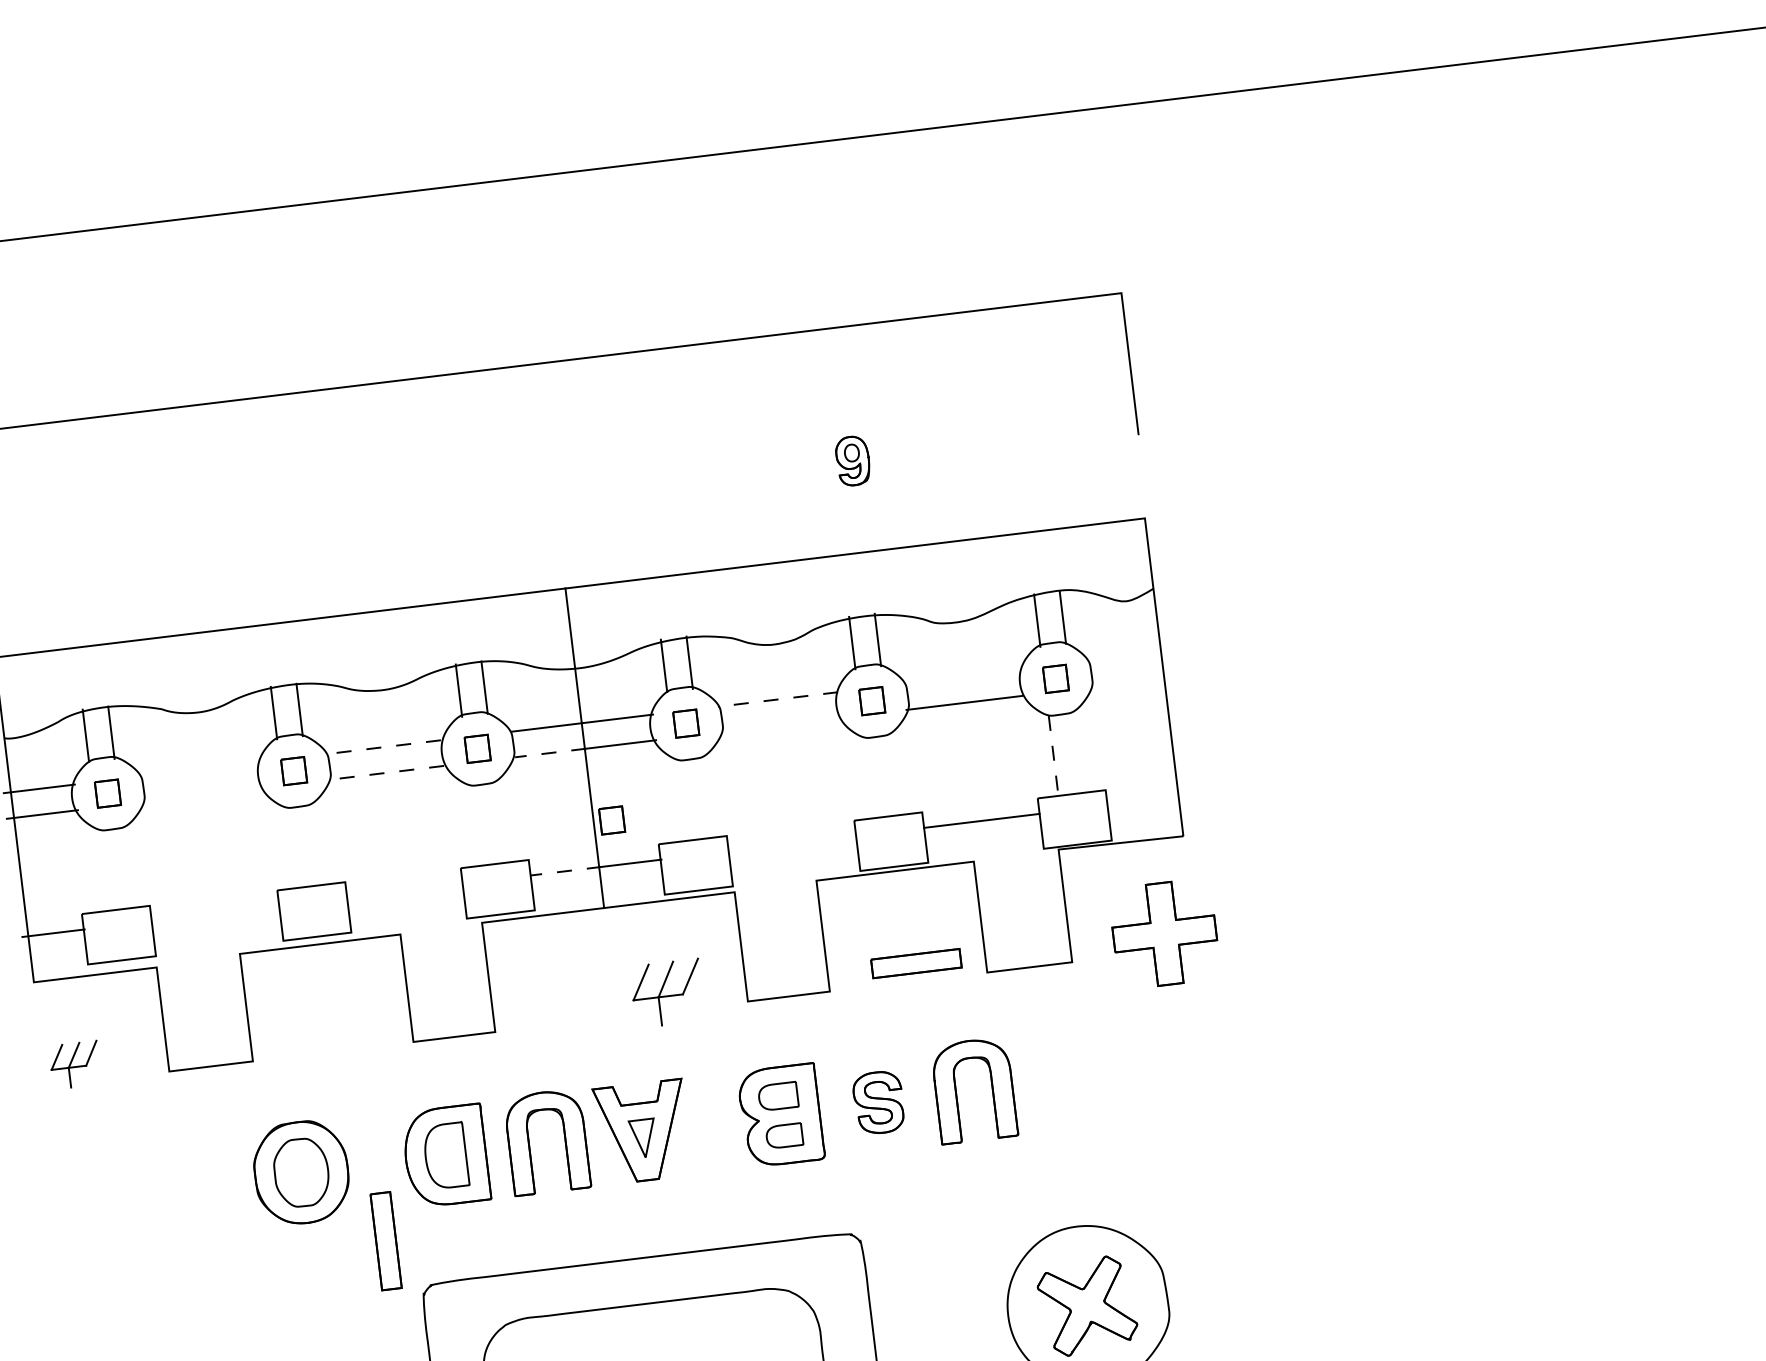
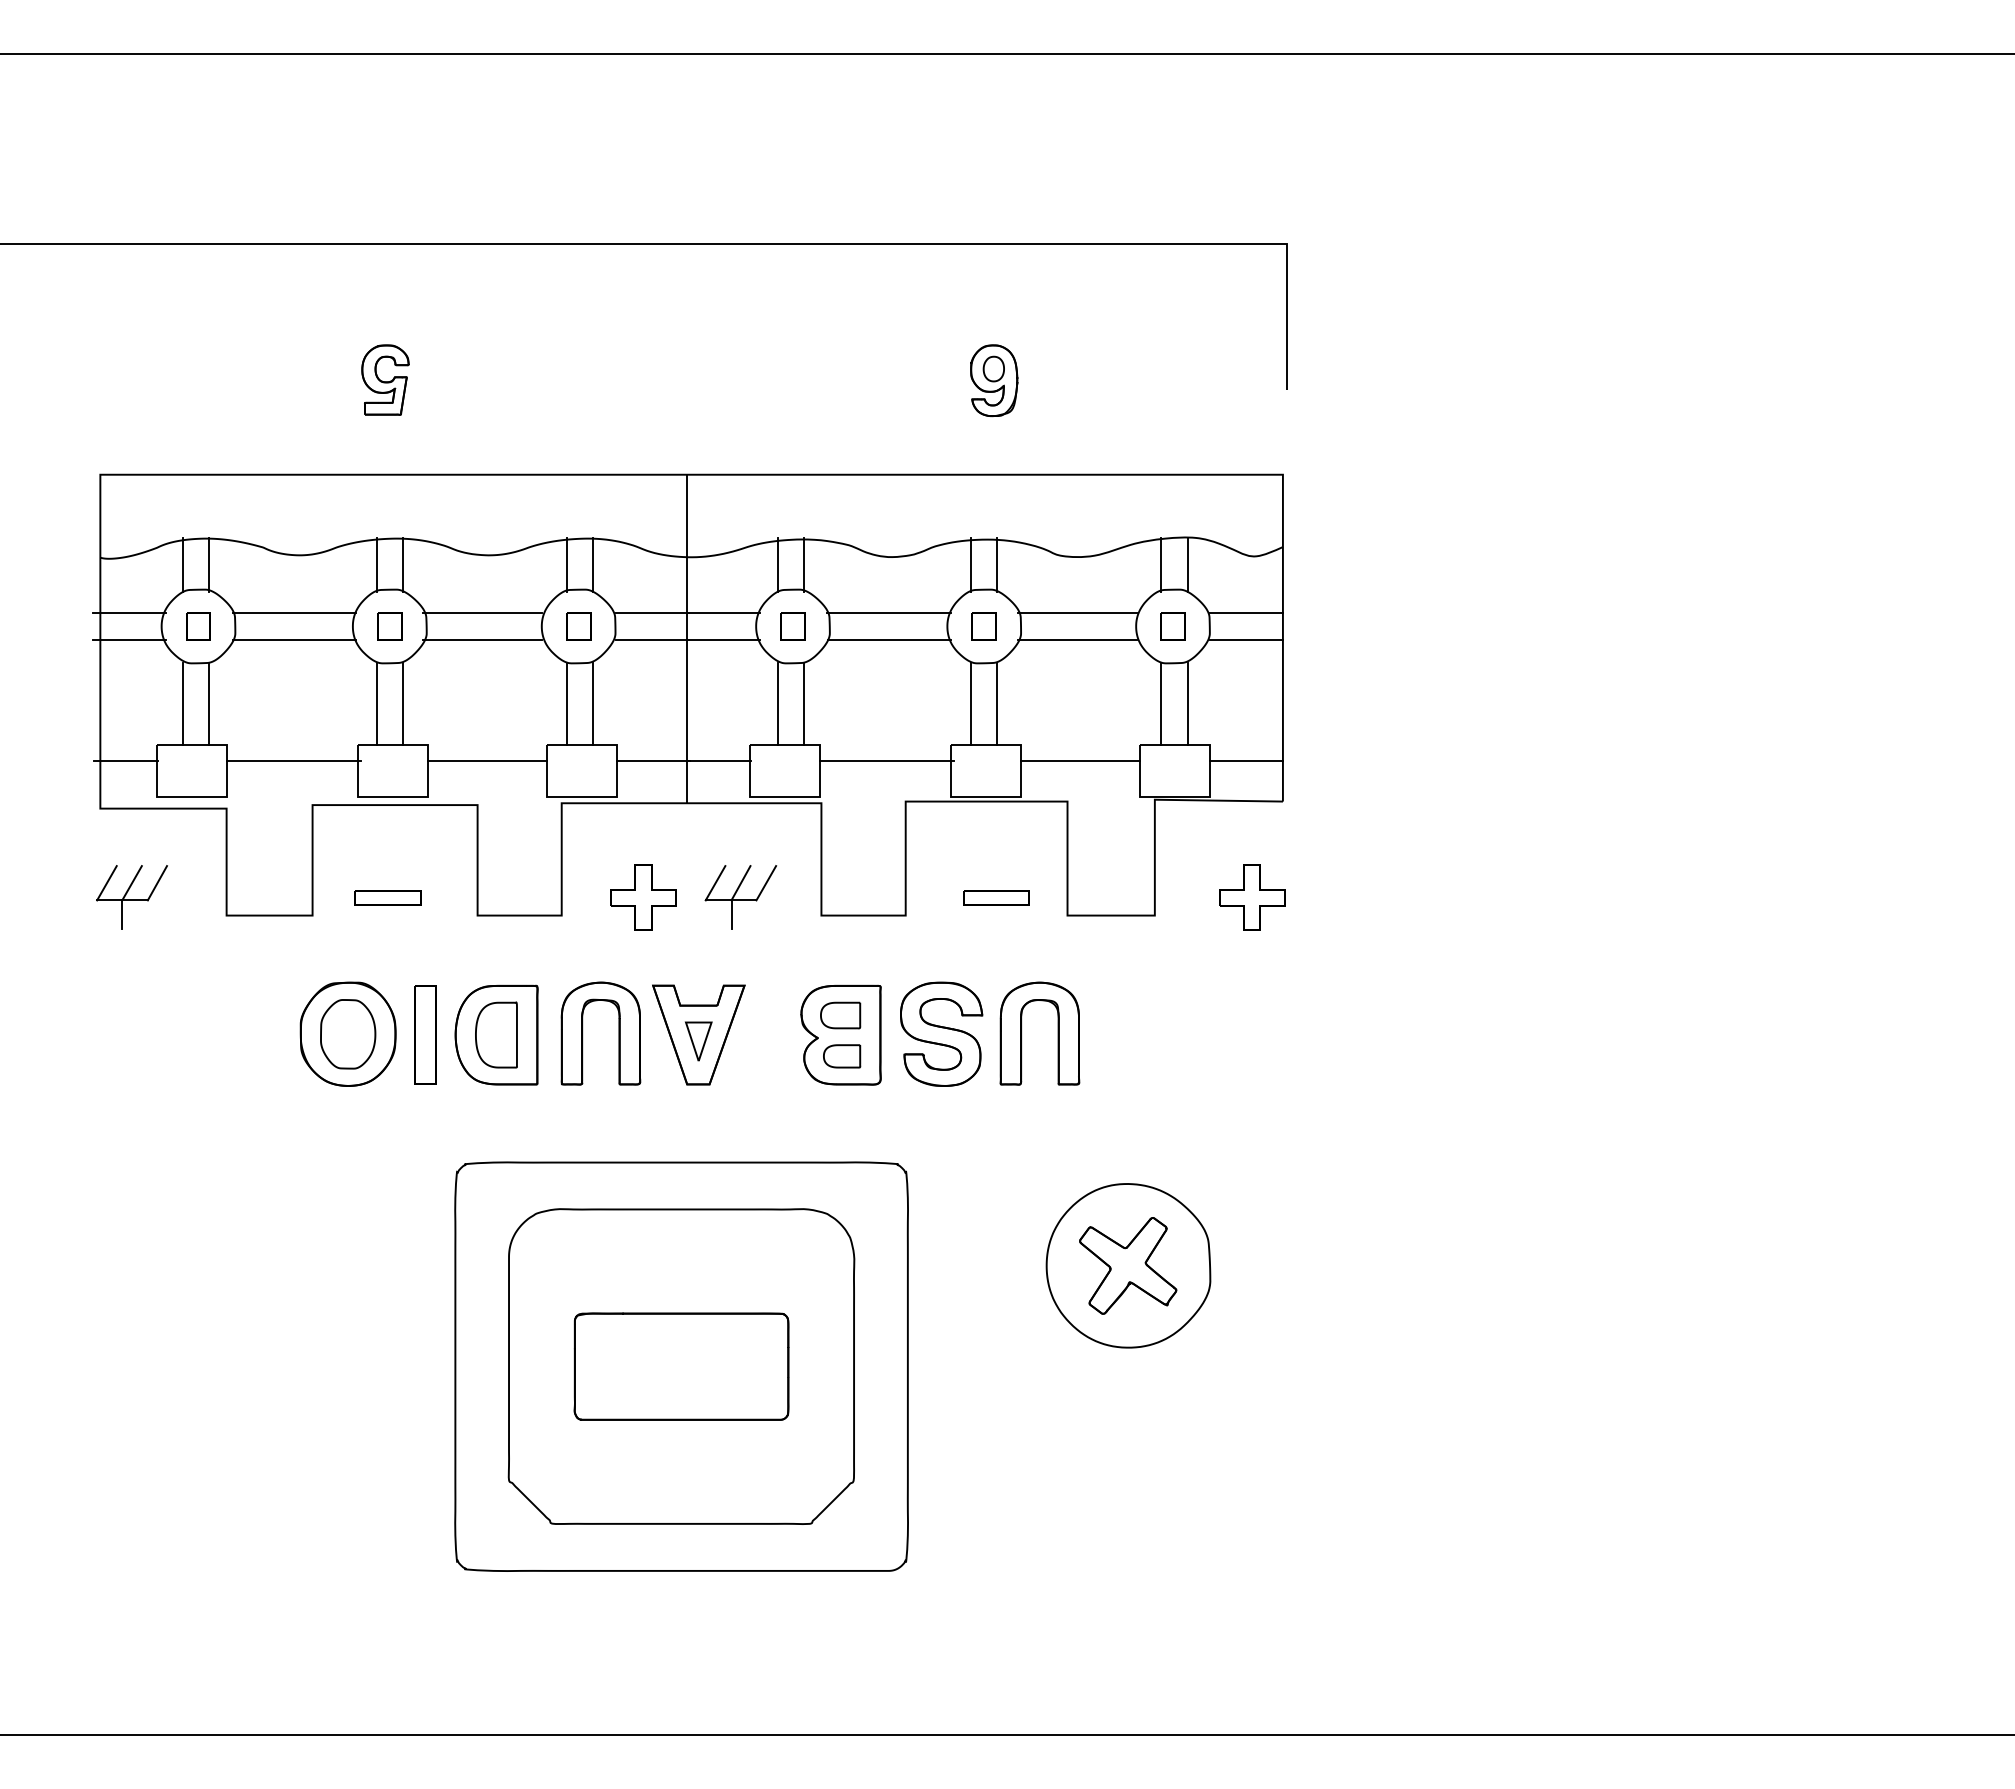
part: (853, 460) -> (994, 380), size x1.43
part: (260, 531) -> (385, 379), added
line: (1124, 657) -> (1245, 613), added
line: (960, 677) -> (1076, 613), added
line: (1127, 683) -> (1245, 639), added
line: (778, 699) -> (889, 613), dashed -> solid
line: (780, 725) -> (888, 639), added
line: (382, 747) -> (482, 613), dashed -> solid
line: (551, 752) -> (652, 639), dashed -> solid
line: (1079, 753) -> (1187, 704), added
line: (1053, 756) -> (1161, 704), dashed -> solid
line: (199, 769) -> (294, 613), added
line: (385, 772) -> (482, 639), dashed -> solid
line: (894, 775) -> (997, 704), added
line: (869, 778) -> (971, 704), added
line: (202, 794) -> (294, 639), added
line: (705, 798) -> (803, 704), added
line: (680, 801) -> (777, 704), added
line: (1142, 801) -> (1245, 761), added
part: (611, 820) -> (705, 715), removed
line: (501, 823) -> (593, 704), added
line: (475, 826) -> (566, 704), added
line: (793, 843) -> (886, 761), added
line: (315, 845) -> (402, 704), added
line: (290, 848) -> (376, 704), added
line: (127, 868) -> (209, 704), added
line: (102, 871) -> (183, 704), added
line: (565, 871) -> (652, 761), dashed -> solid
line: (404, 890) -> (487, 761), added
line: (216, 913) -> (293, 761), added
part: (1165, 933) -> (1252, 897), size x0.62
part: (916, 963) -> (996, 897), size x0.71
part: (572, 1004) -> (643, 897), added
part: (323, 1034) -> (387, 897), added
part: (74, 1065) -> (131, 897), size x1.43
part: (878, 1102) -> (941, 1033), size x1.67
part: (386, 1240) -> (425, 1034), moved

